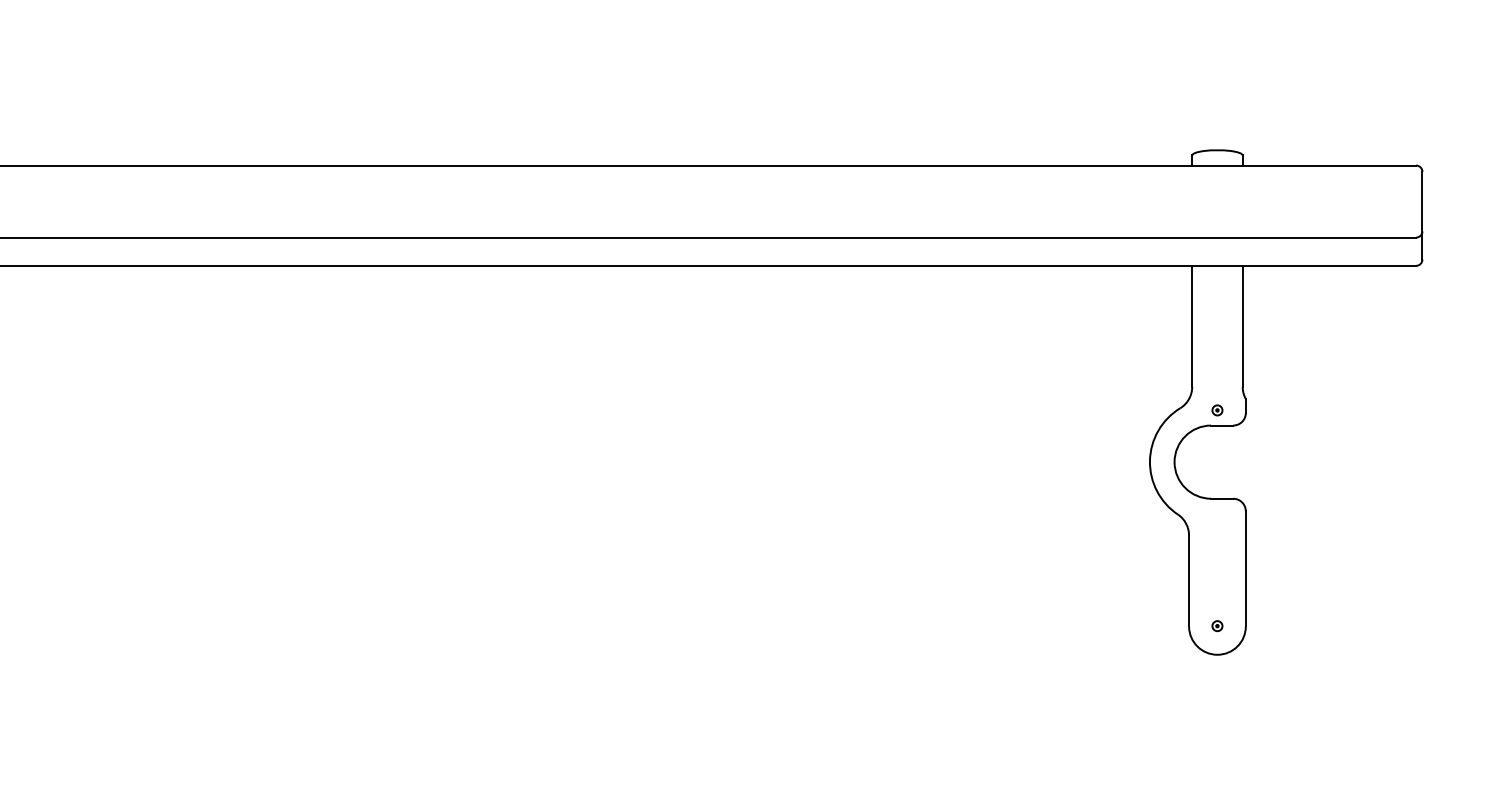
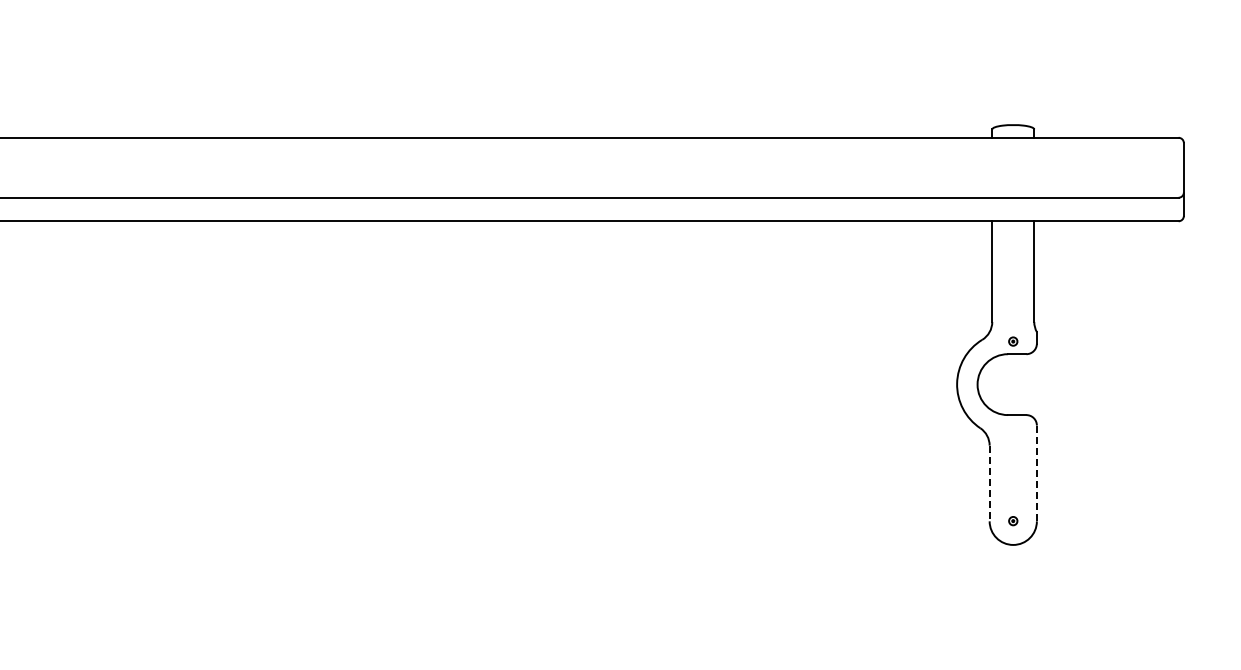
line: (1245, 568) -> (1036, 473), solid -> dashed
line: (1188, 580) -> (989, 483), solid -> dashed

